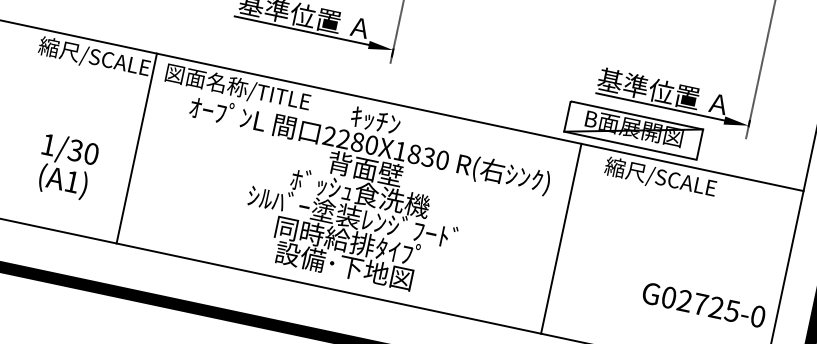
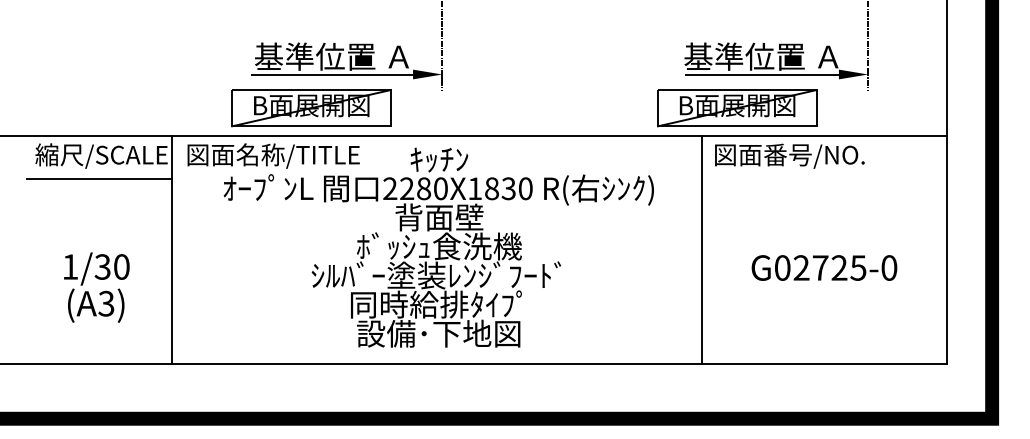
part: (278, 55) -> (311, 108), added
line: (88, 76) -> (99, 179), added
text: (667, 179) -> (788, 155), 縮尺/SCALE -> 図面番号/NO.
text: (72, 181) -> (106, 303), (A1) -> (A3)
line: (561, 238) -> (701, 249), moved
text: (704, 304) -> (824, 267), moved

